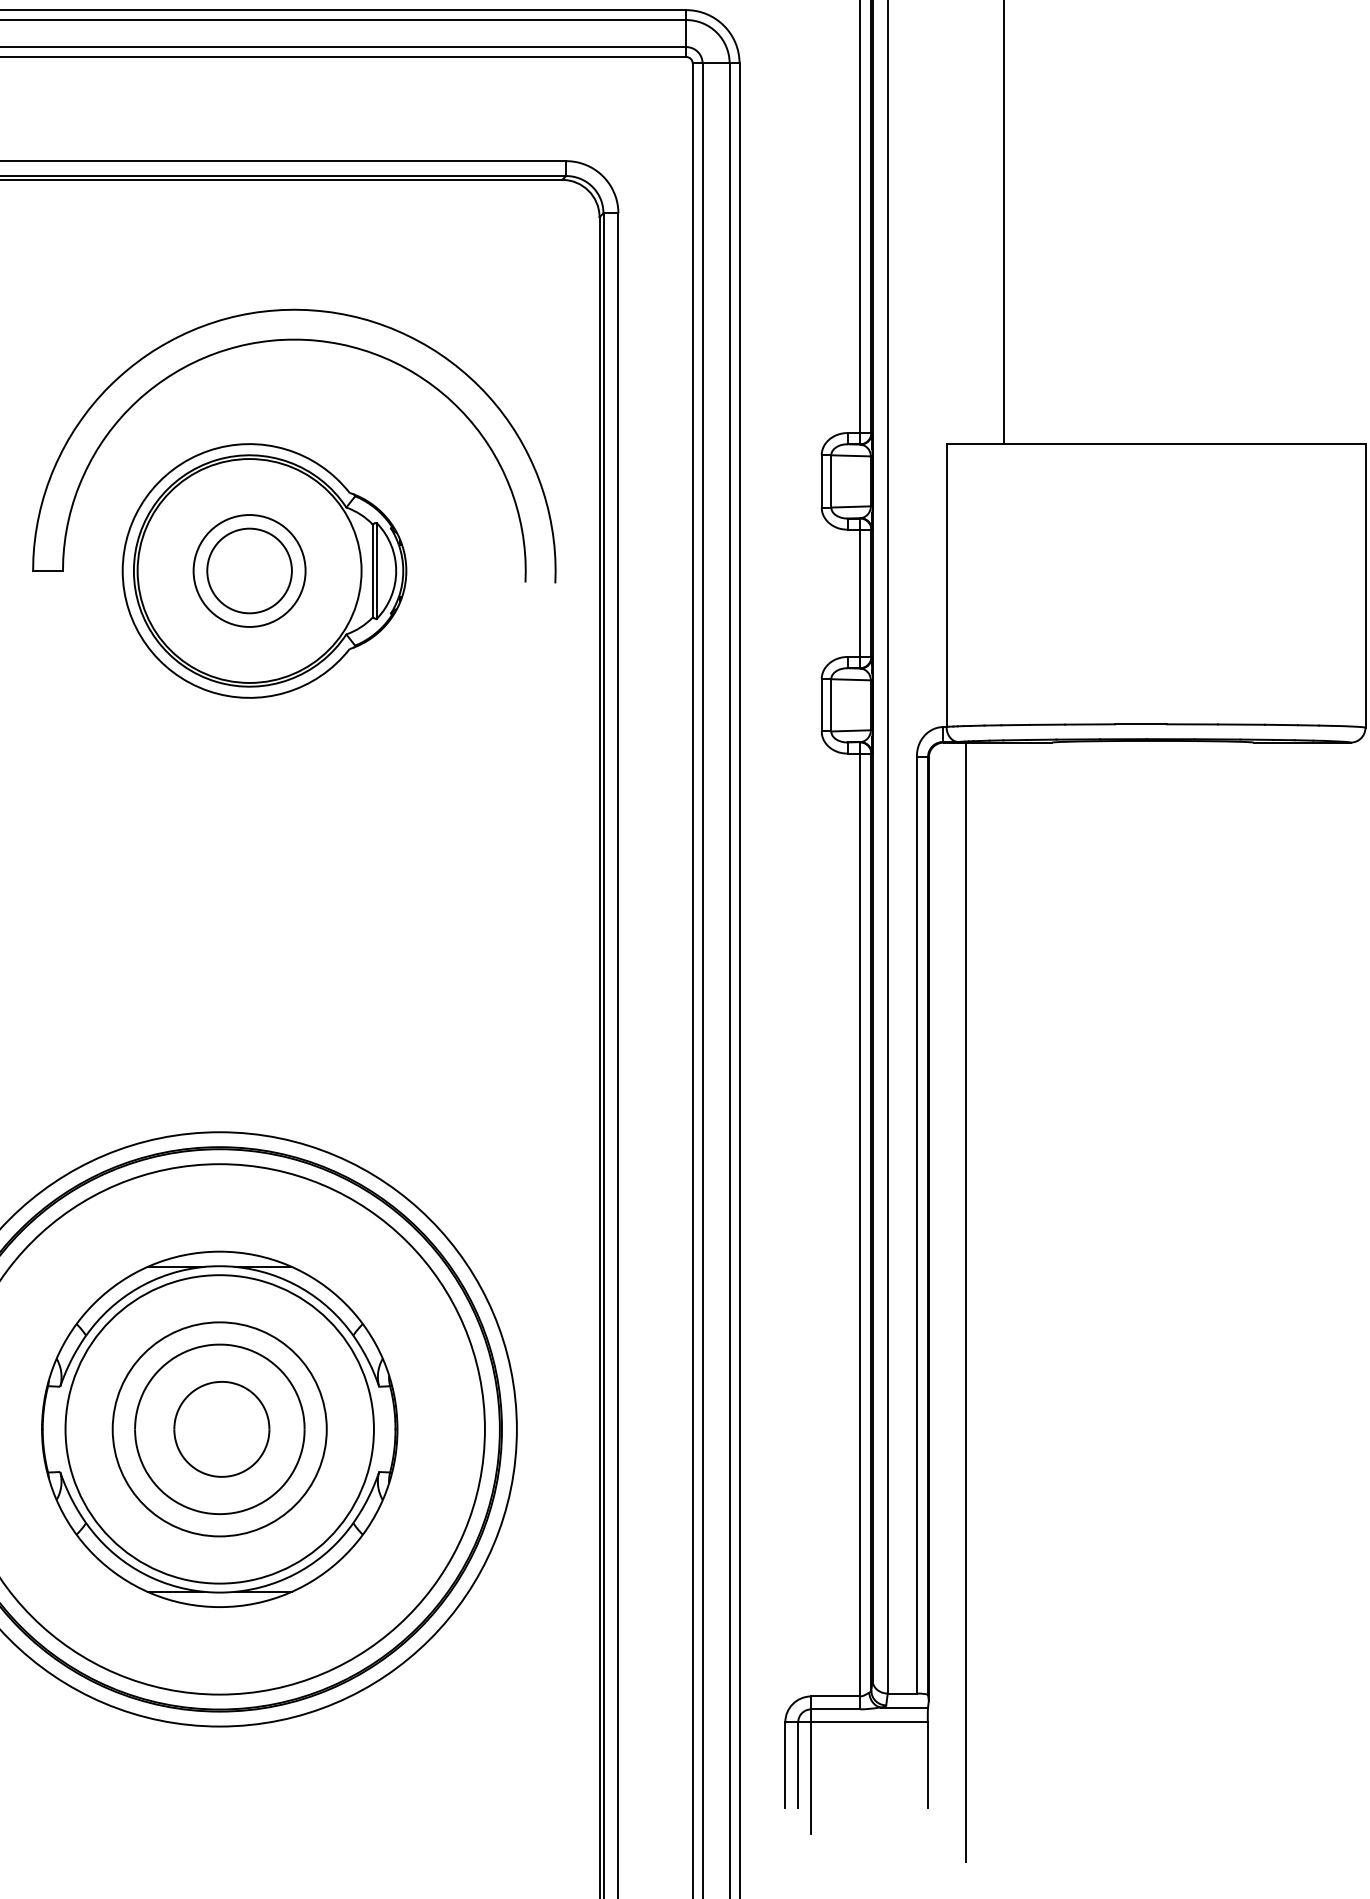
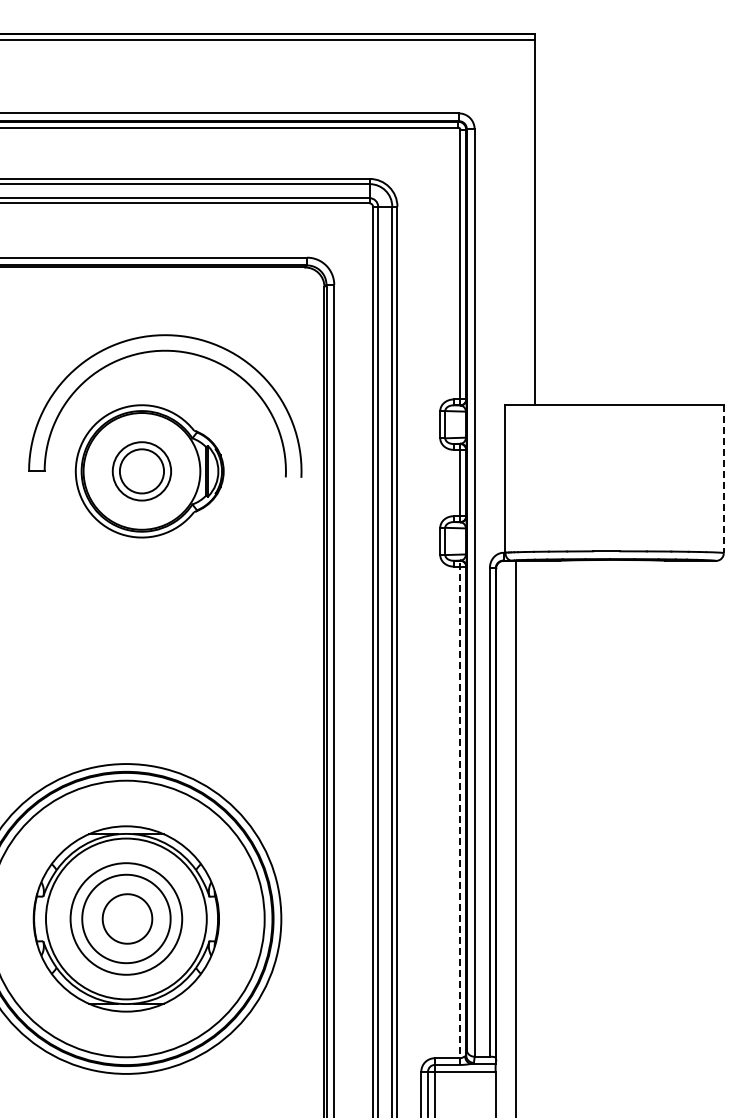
line: (1364, 586) -> (723, 479), solid -> dashed
line: (860, 1225) -> (460, 812), solid -> dashed

